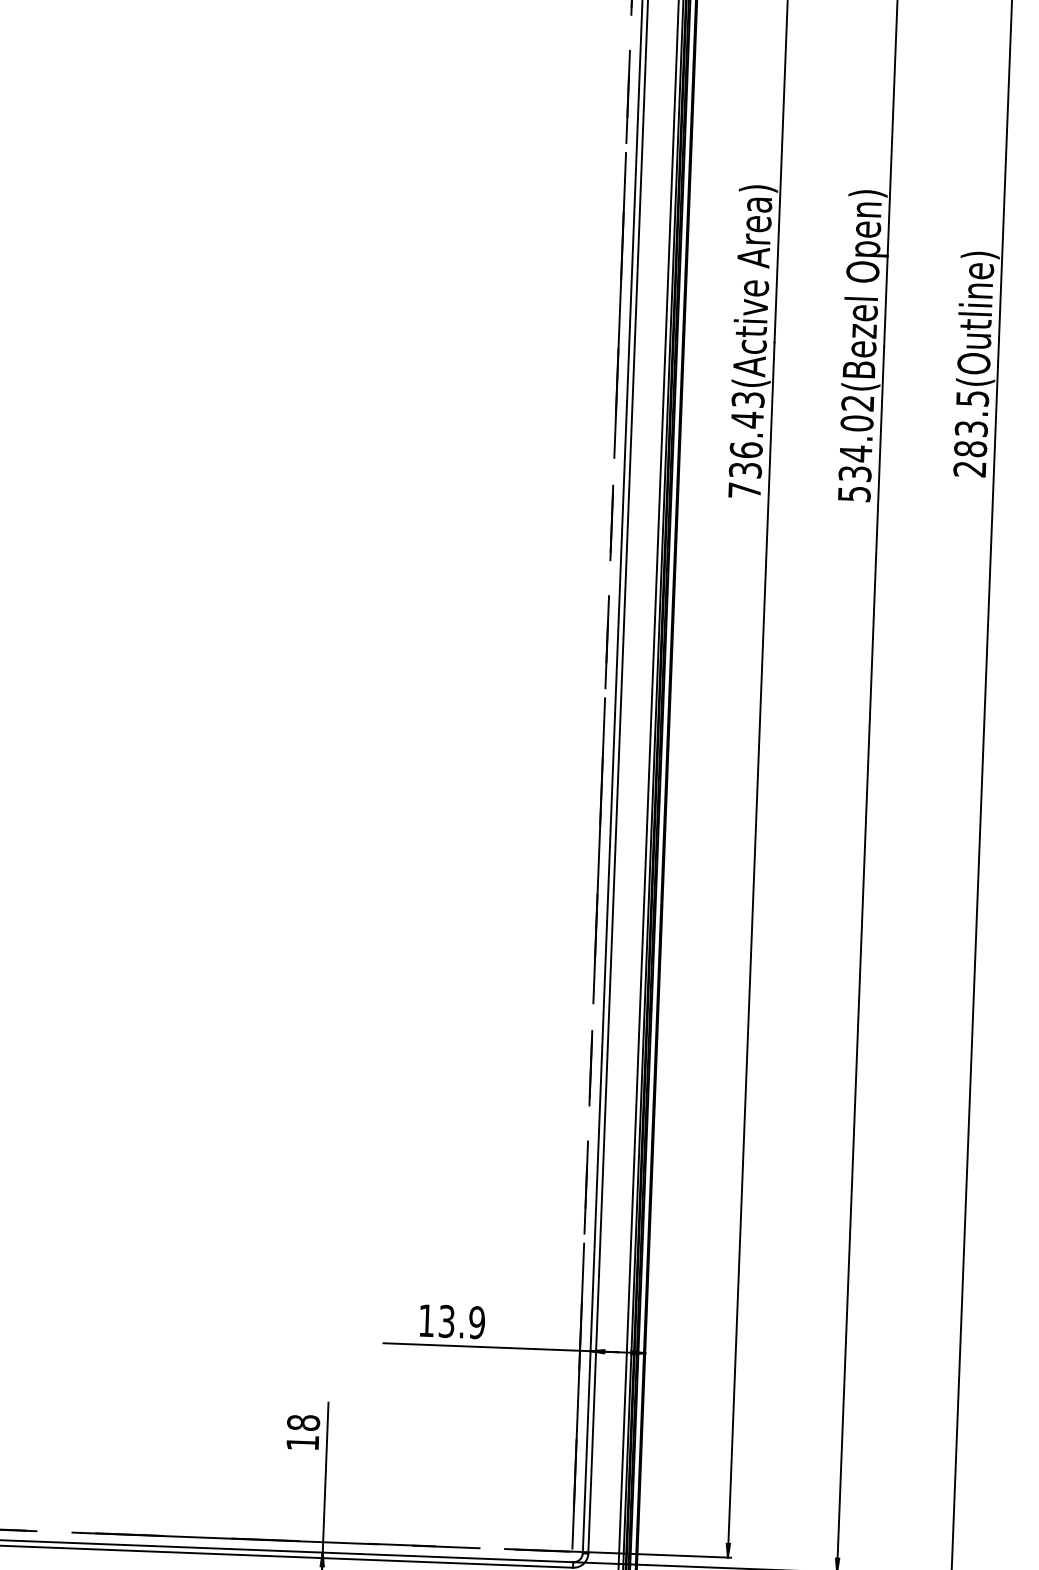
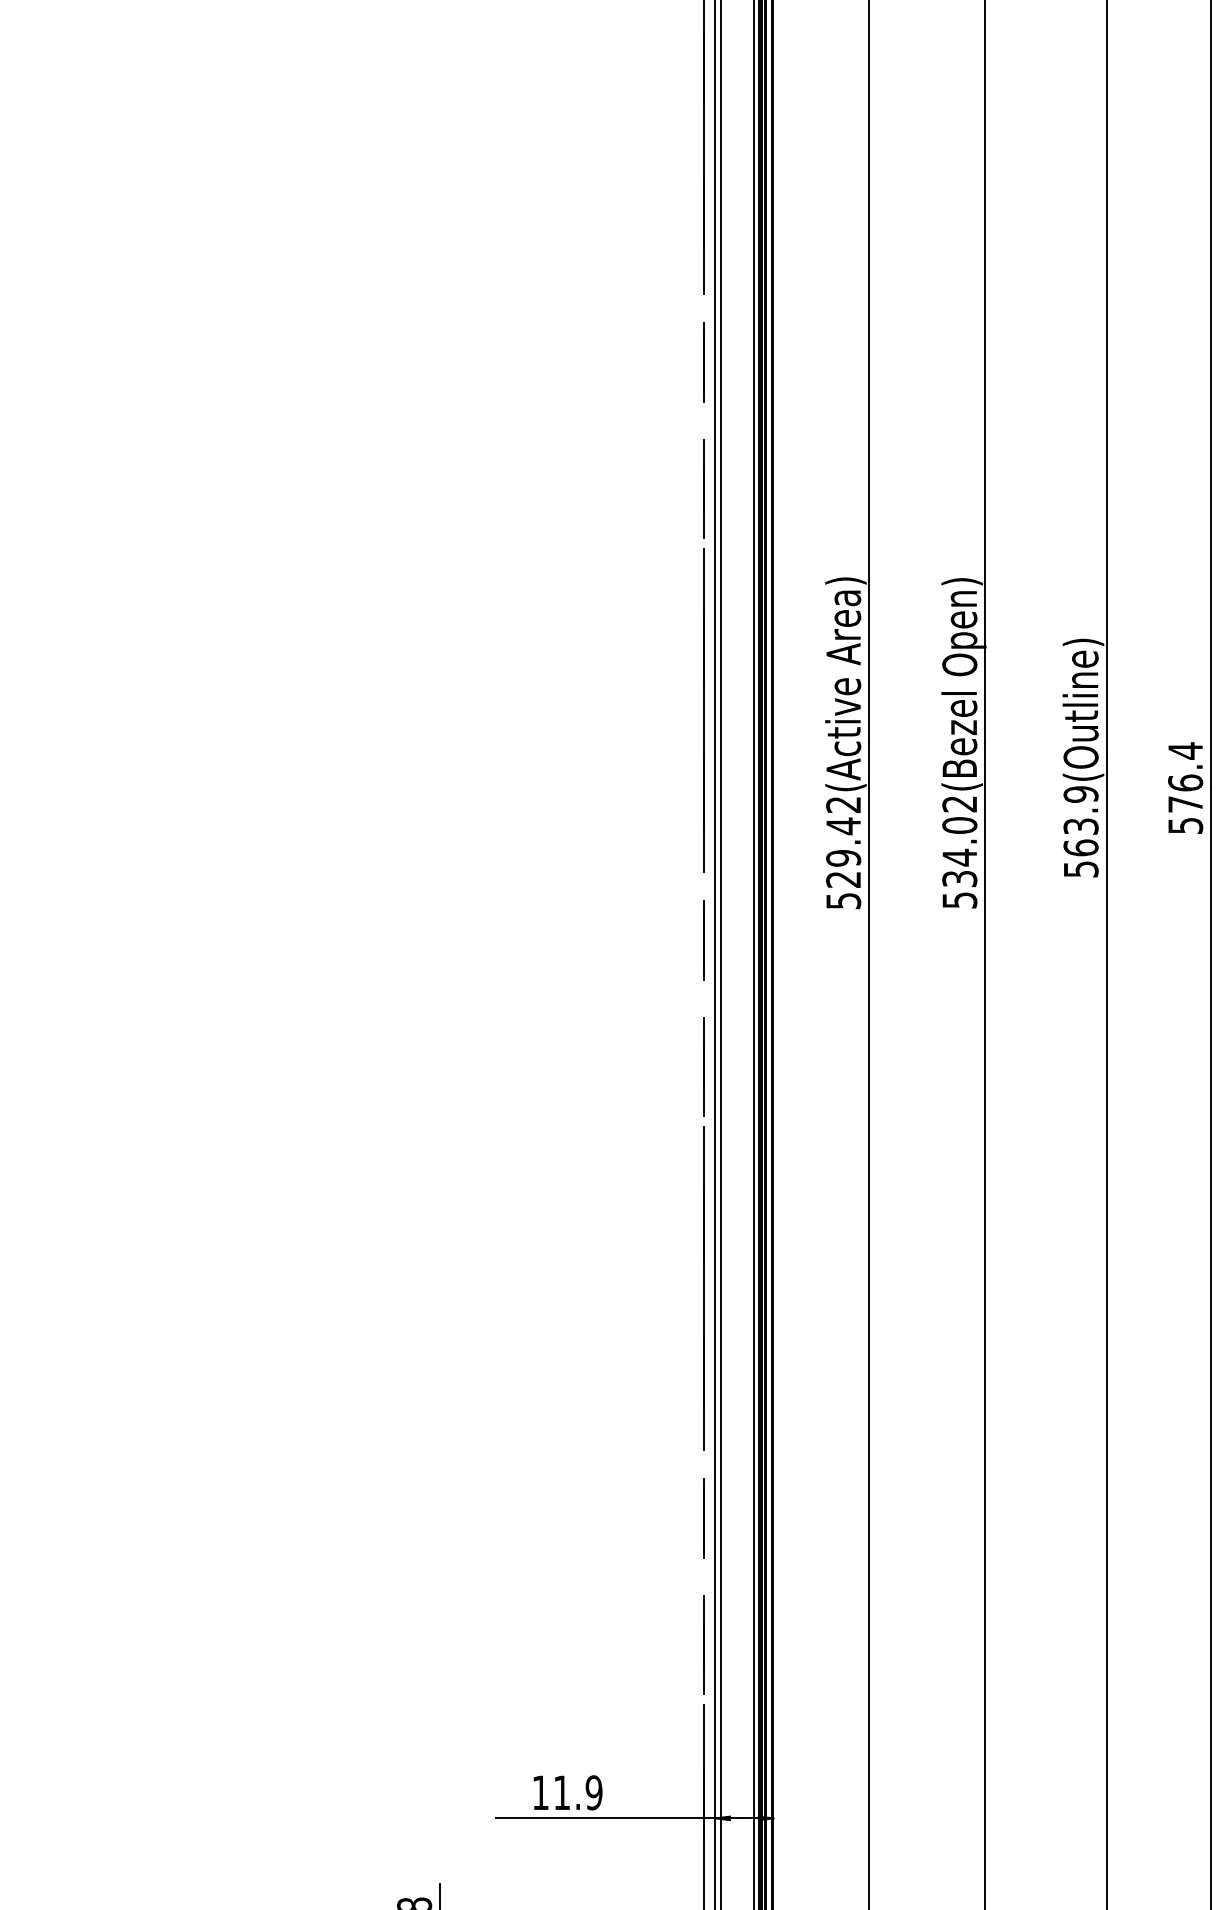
text: (970, 433) -> (1080, 831), 283.5(Outline) -> 563.9(Outline)
text: (746, 444) -> (843, 852), 736.43(Active -> 529.42(Active
text: (447, 1321) -> (562, 1792), 13.9 -> 11.9

